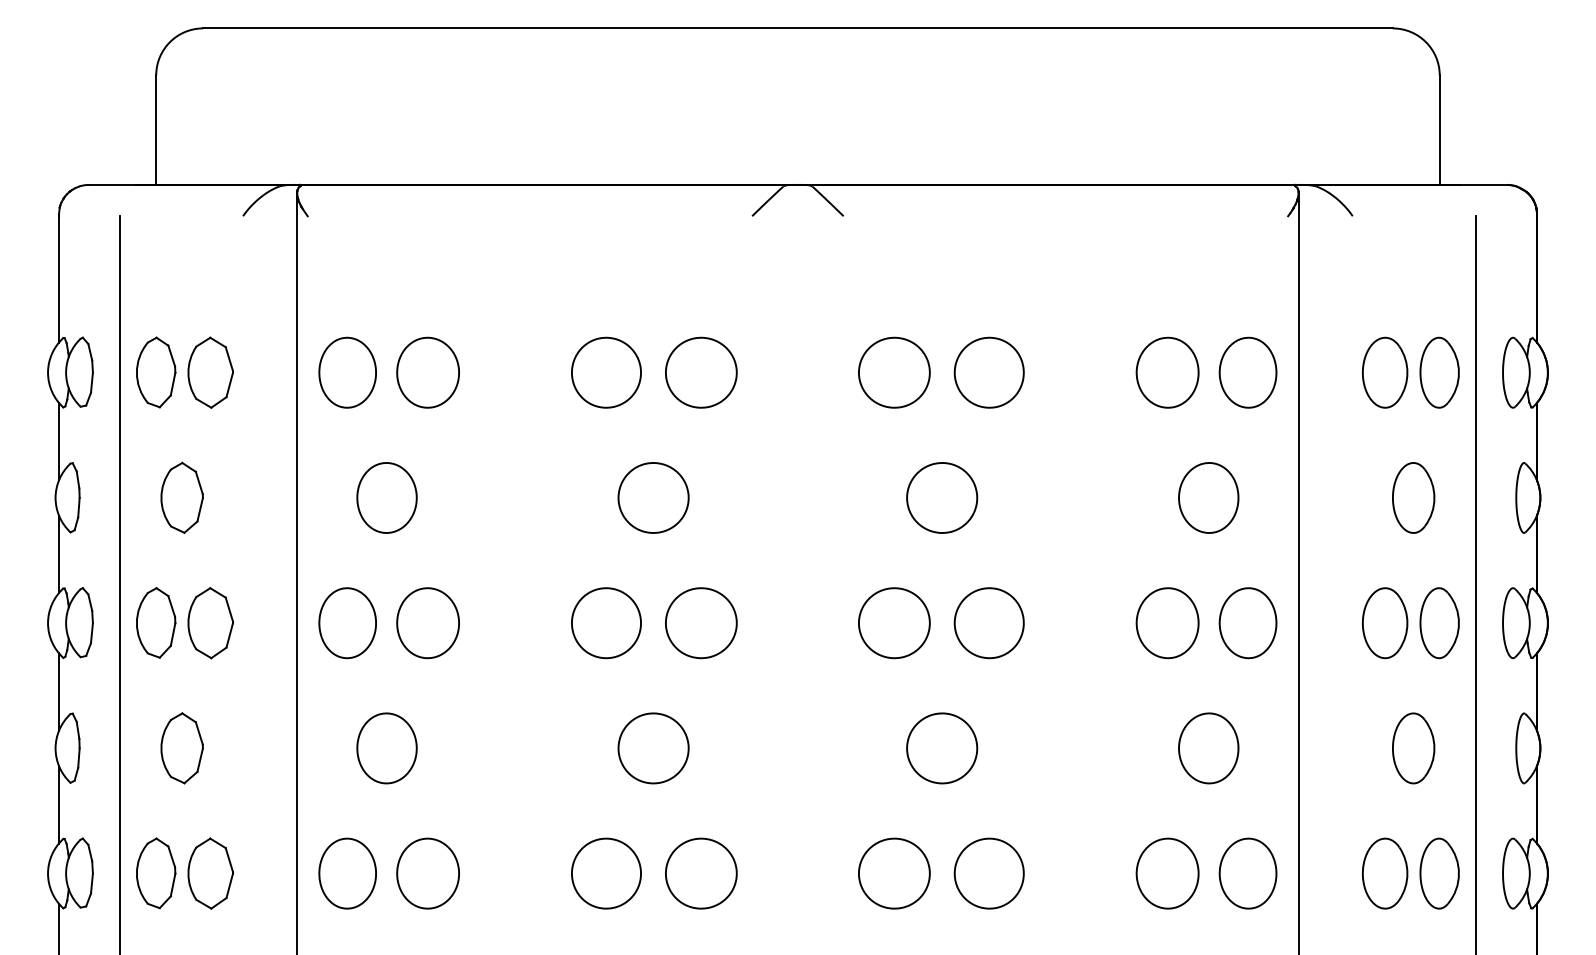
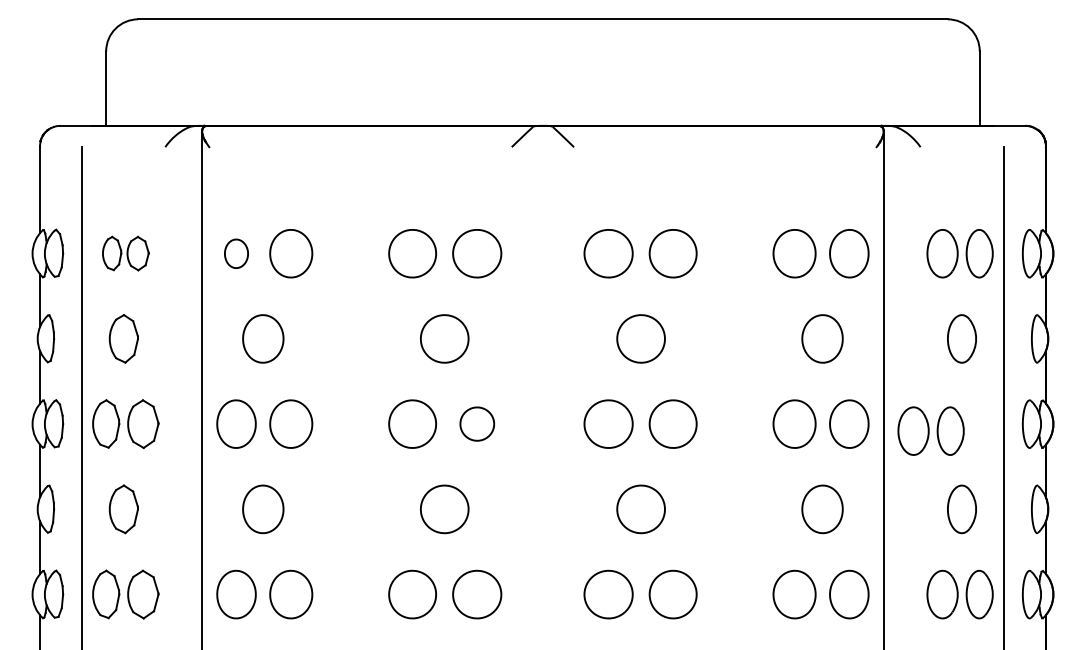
part: (184, 372) -> (125, 253), size x0.7
part: (347, 372) -> (236, 253), size x0.6
part: (701, 622) -> (477, 423), size x0.7
part: (1409, 622) -> (930, 430), moved

